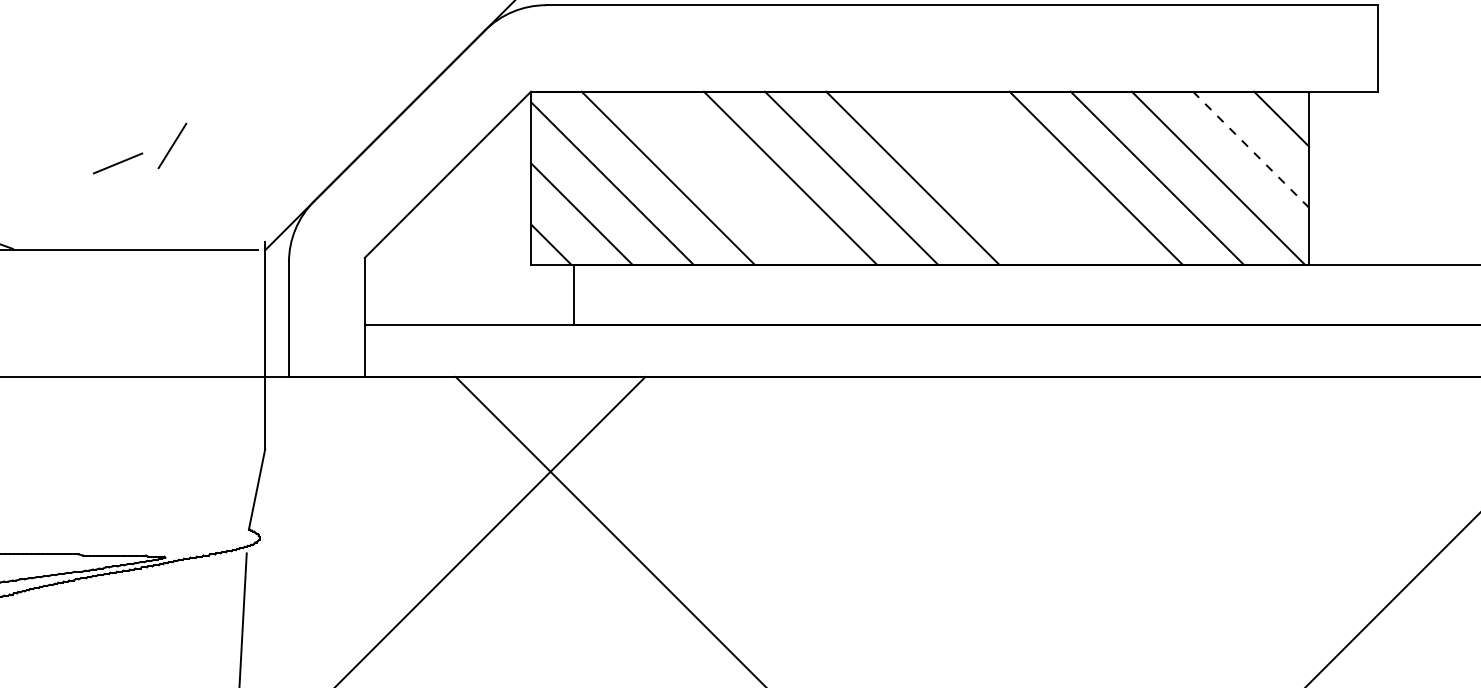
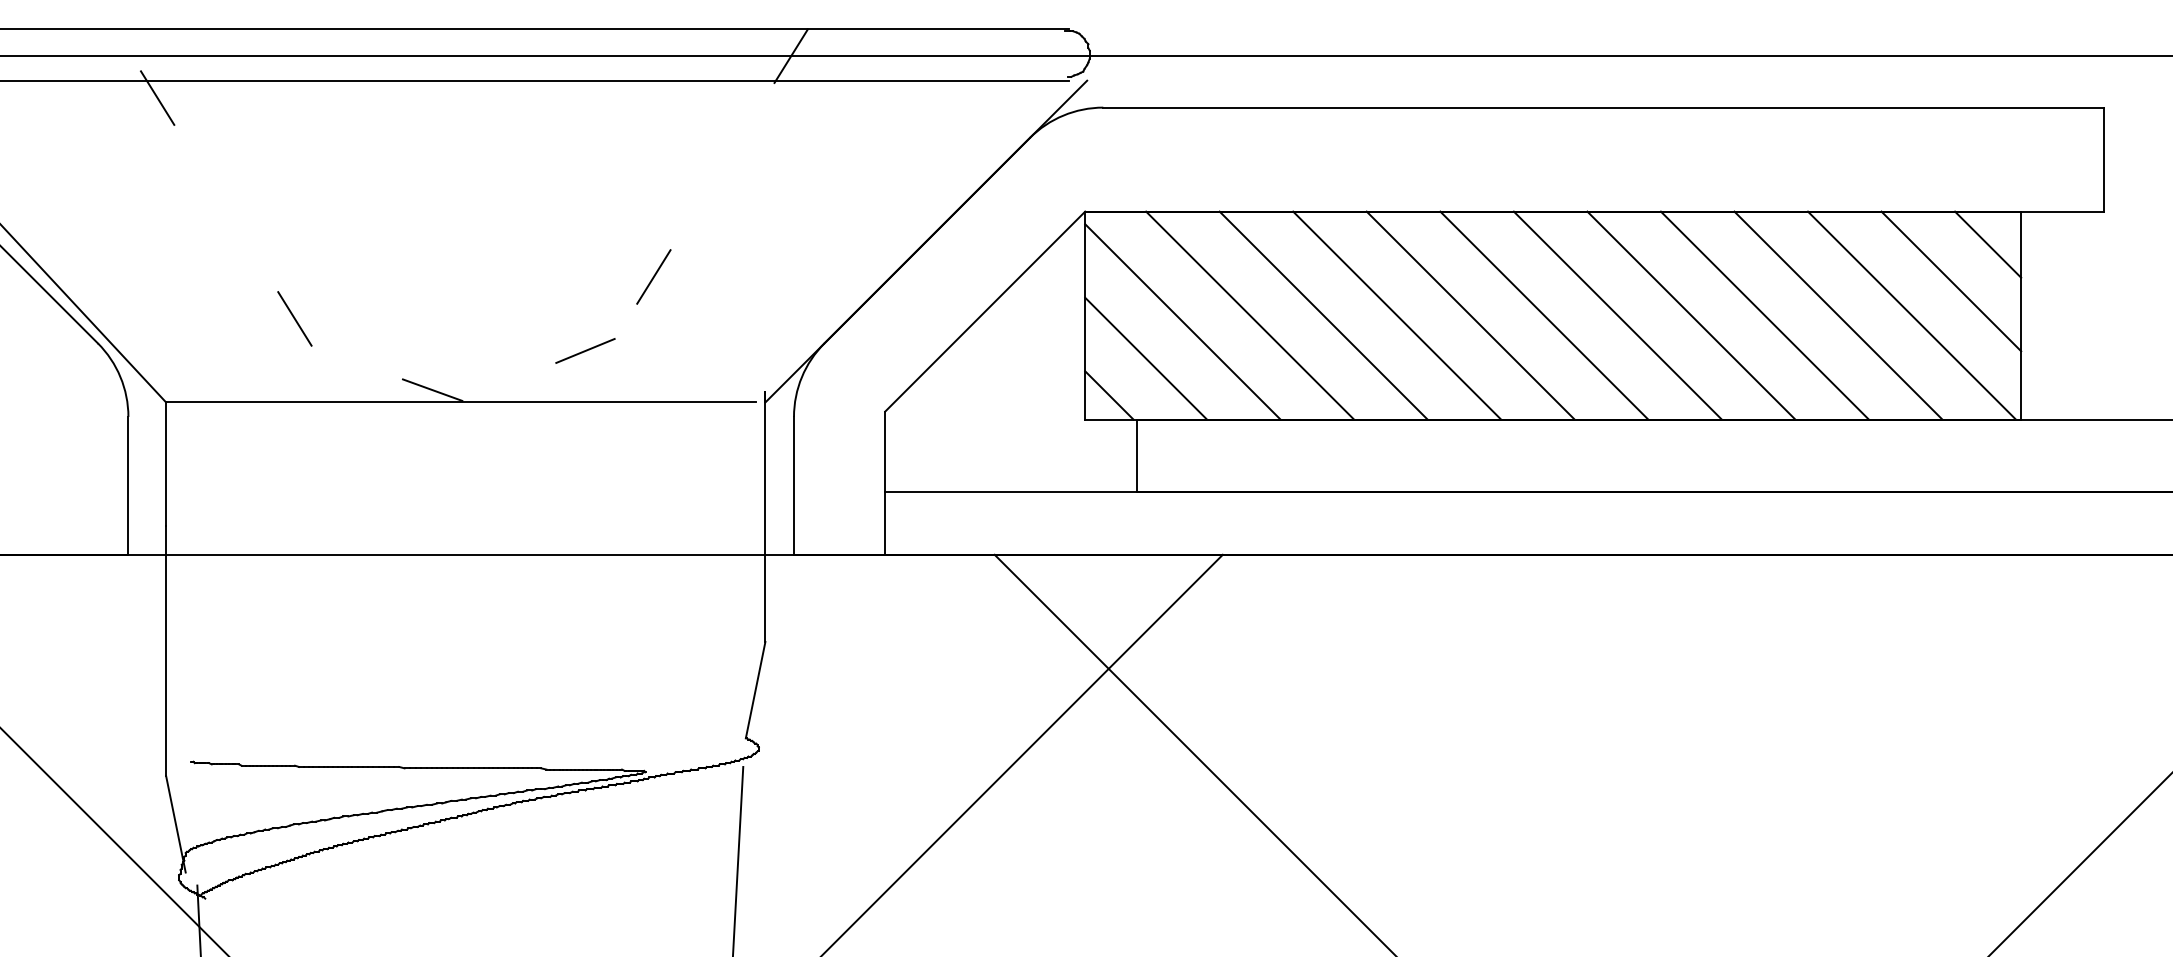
line: (1251, 149) -> (1951, 281), dashed -> solid
line: (118, 163) -> (585, 350), moved
line: (729, 178) -> (1323, 315), added
line: (973, 178) -> (1617, 315), added
line: (1035, 178) -> (1691, 315), added

